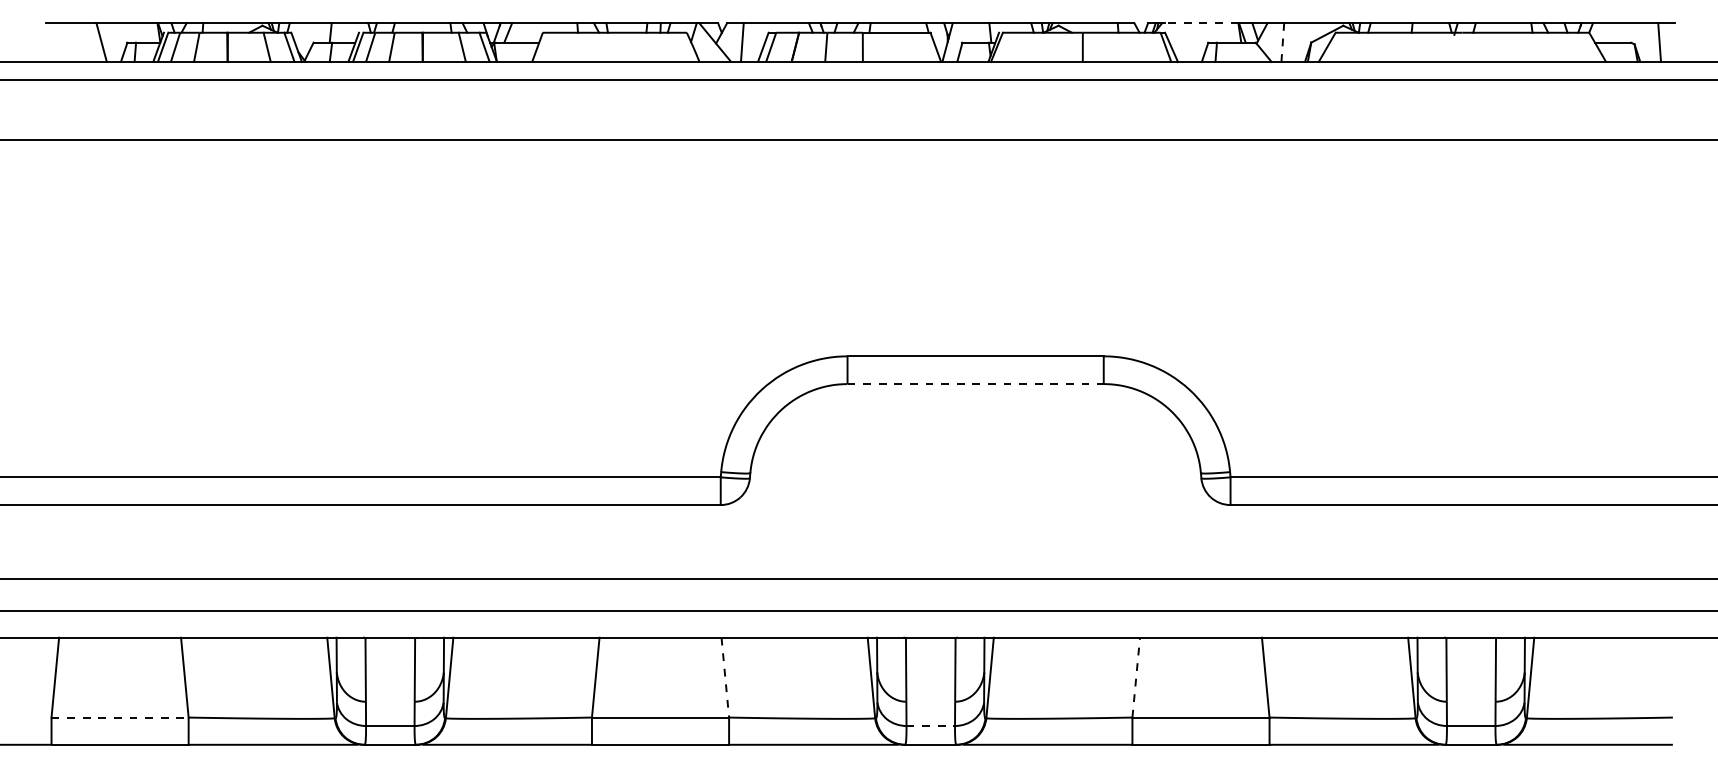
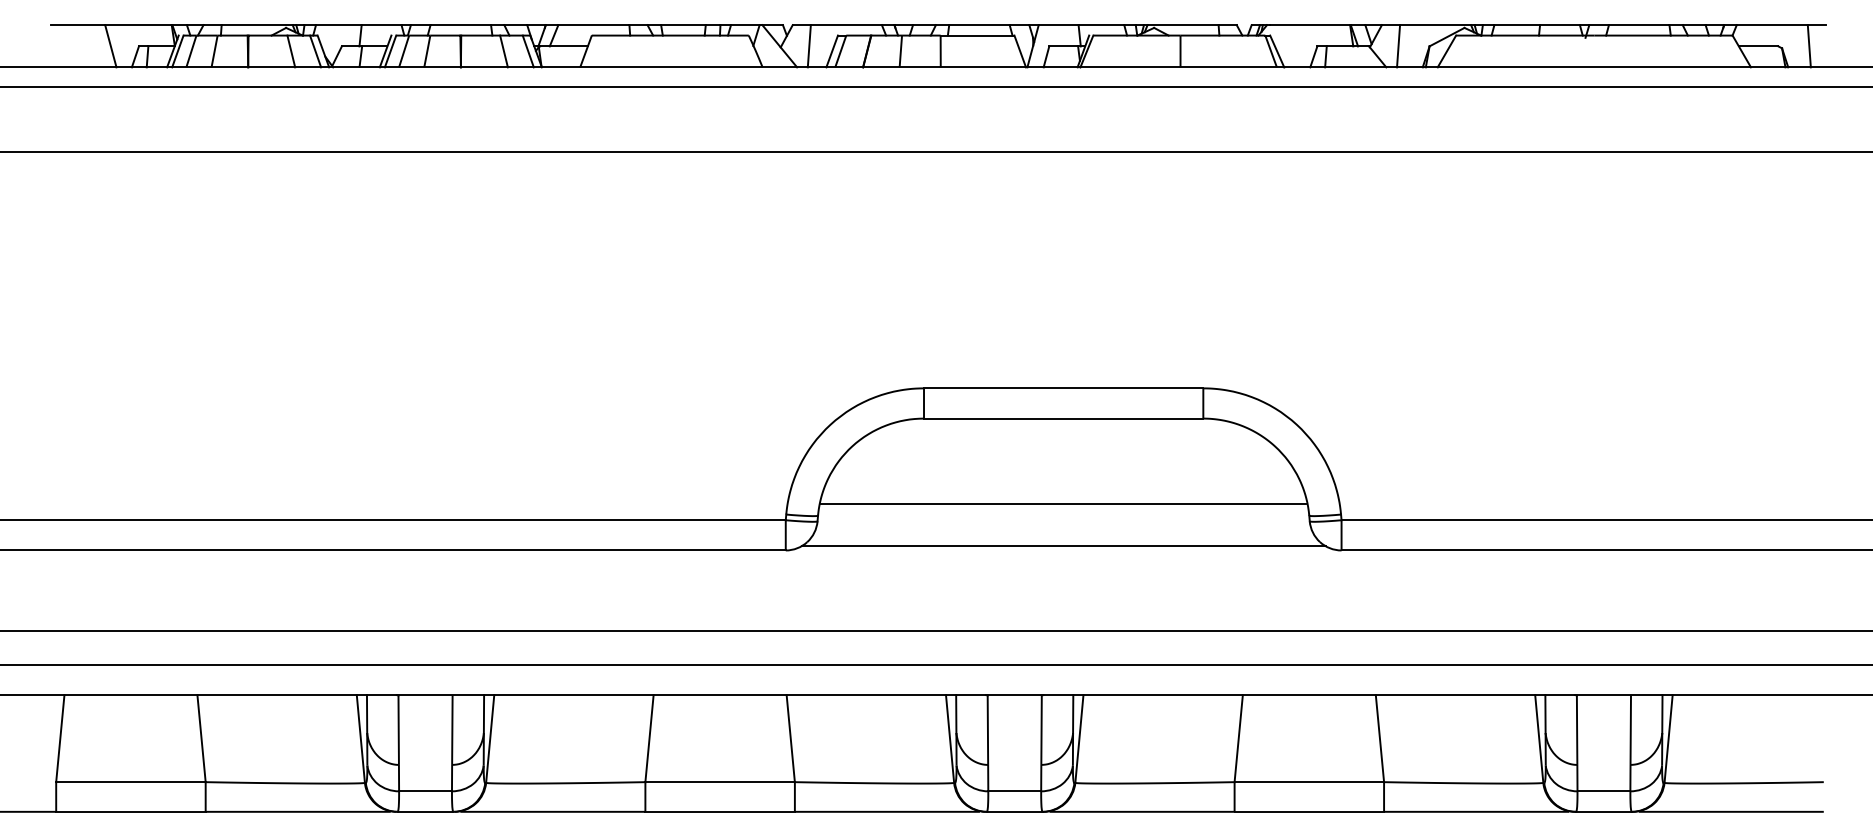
line: (1201, 23) -> (1309, 25), dashed -> solid
line: (1282, 42) -> (1398, 46), dashed -> solid
line: (976, 384) -> (1064, 419), dashed -> solid
line: (975, 462) -> (1063, 504), added
line: (975, 501) -> (1063, 546), added
line: (1136, 677) -> (1239, 738), dashed -> solid
line: (725, 678) -> (790, 739), dashed -> solid
line: (120, 717) -> (131, 782), dashed -> solid
line: (931, 726) -> (1015, 791), dashed -> solid

